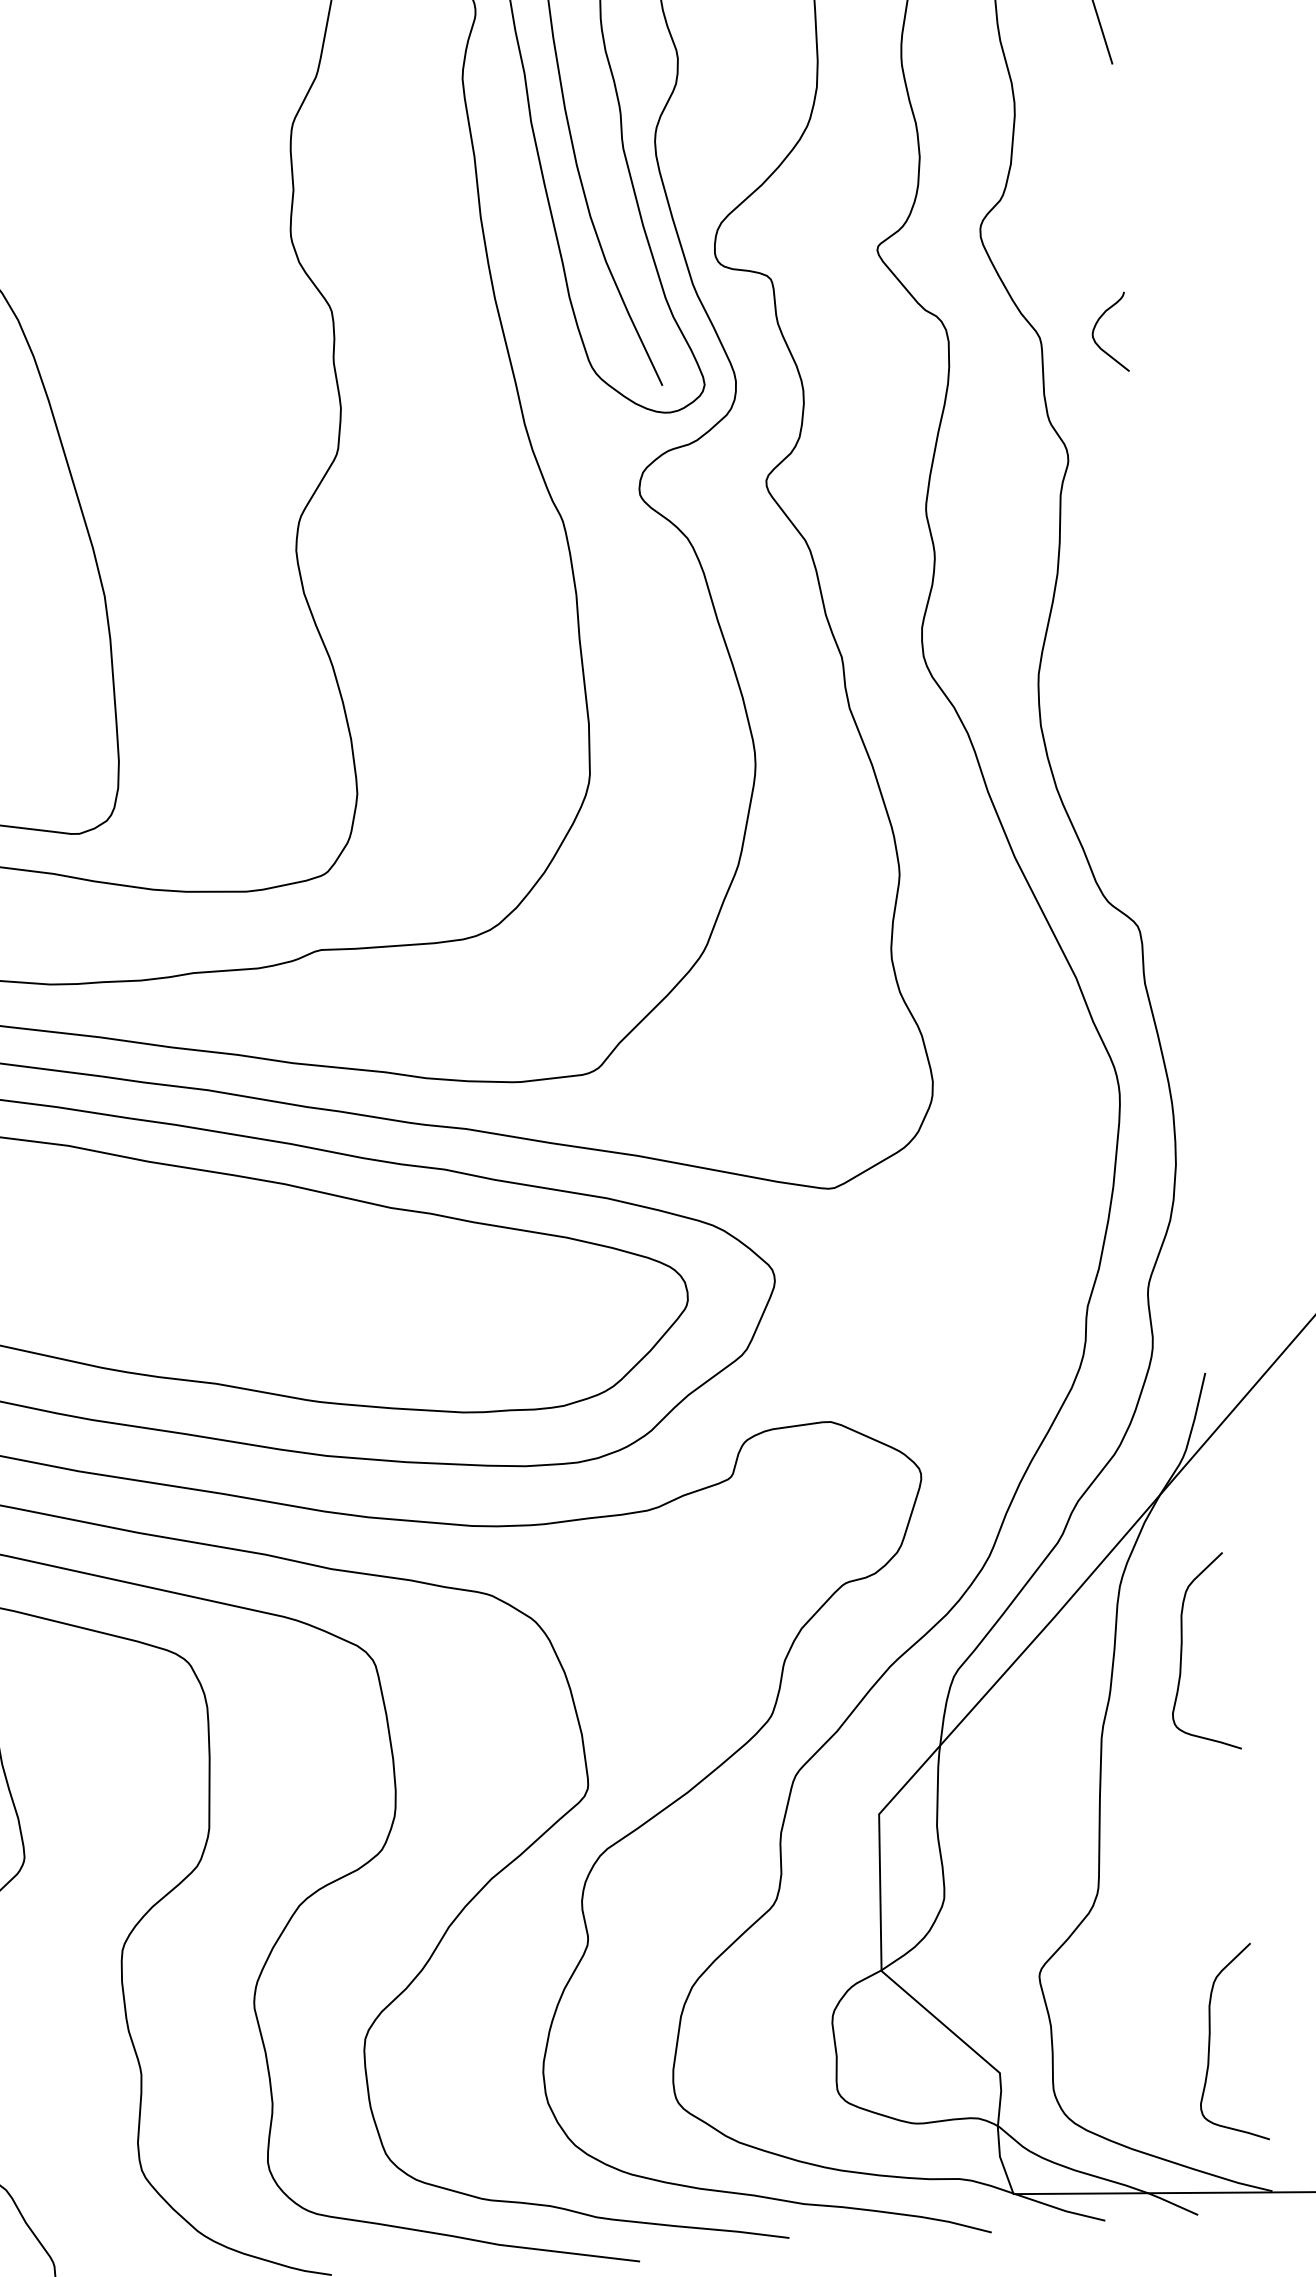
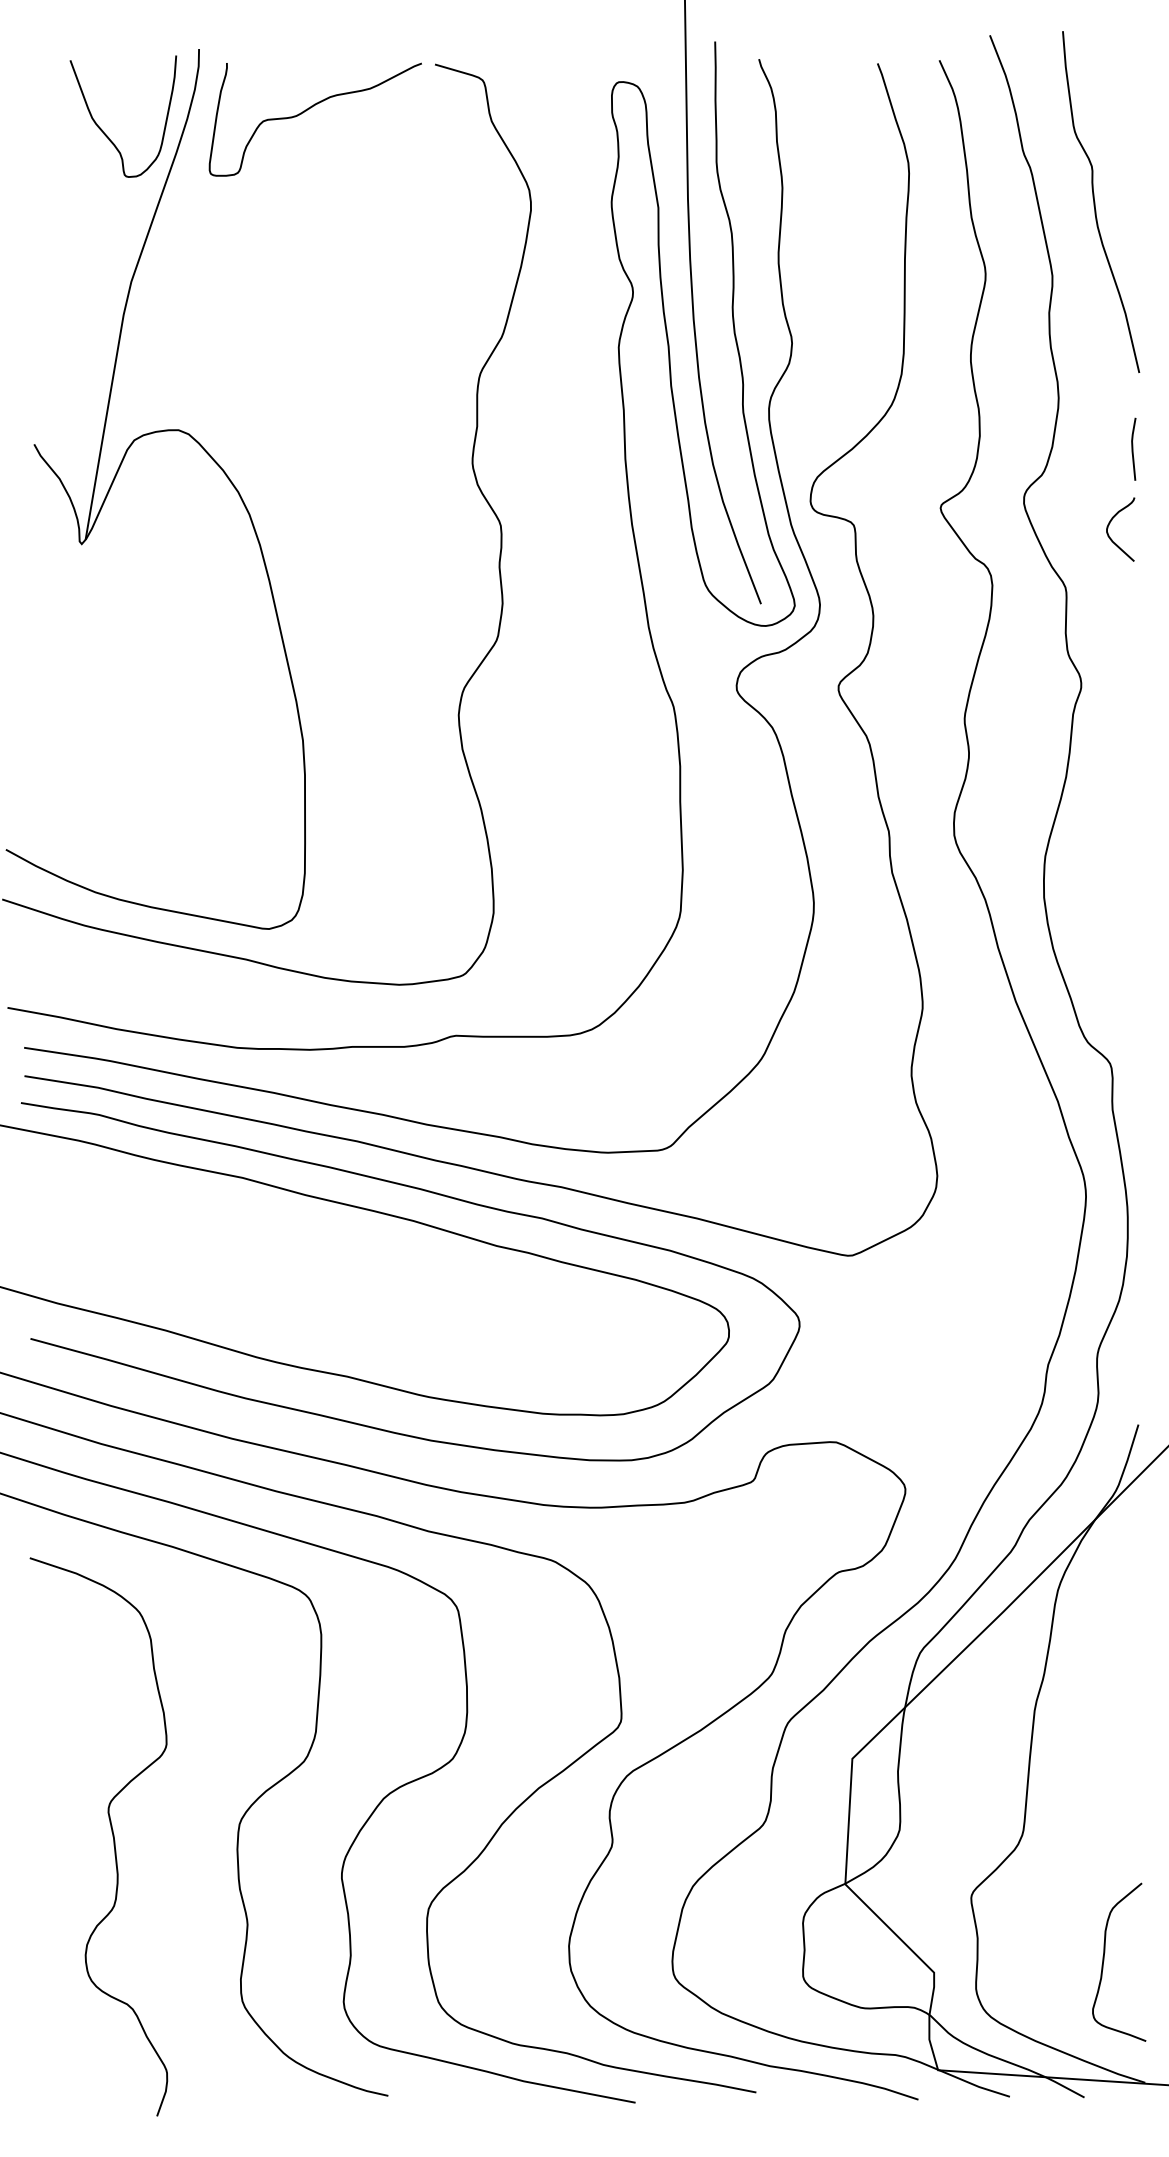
line: (1112, 158) -> (1133, 448), added
curve: (1096, 326) -> (1110, 523), moved
curve: (1182, 1653) -> (1104, 1647), removed

